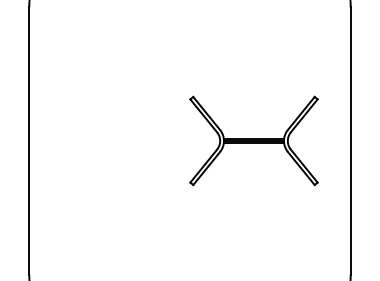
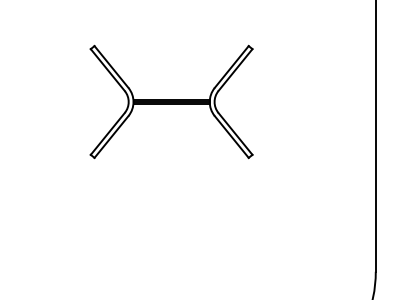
part: (253, 140) -> (171, 101), moved

